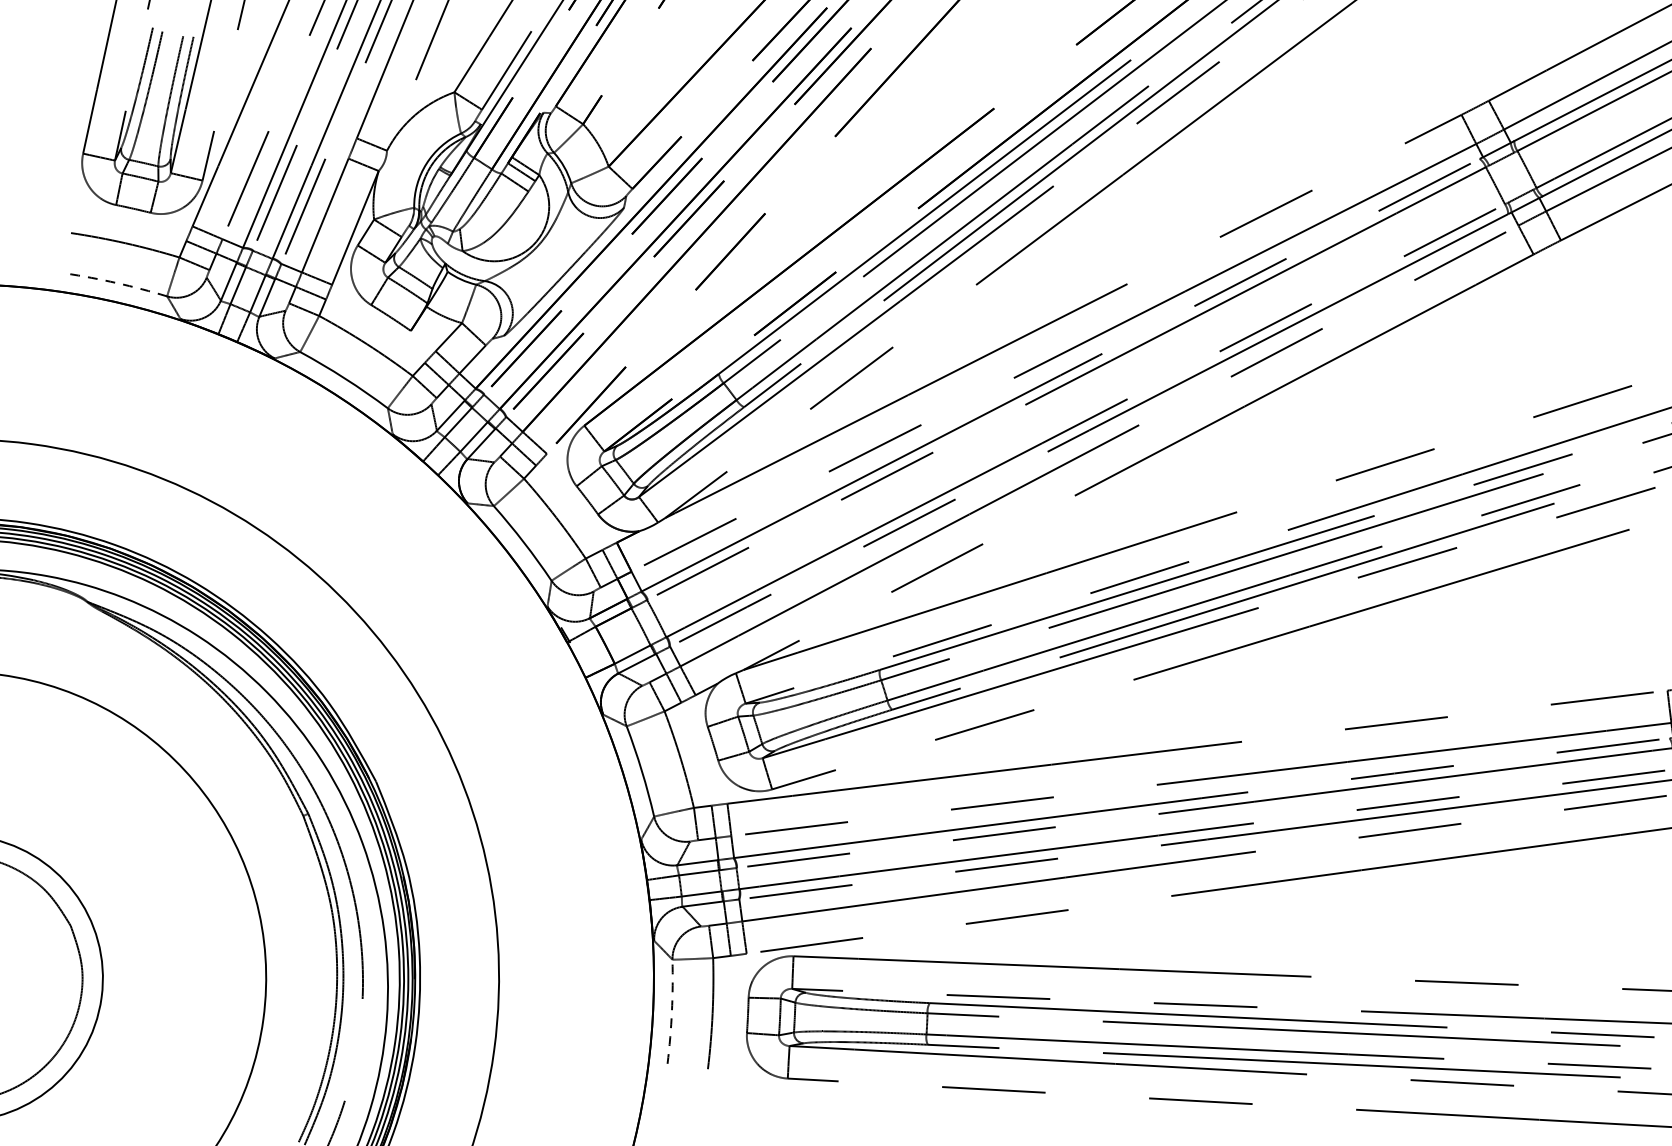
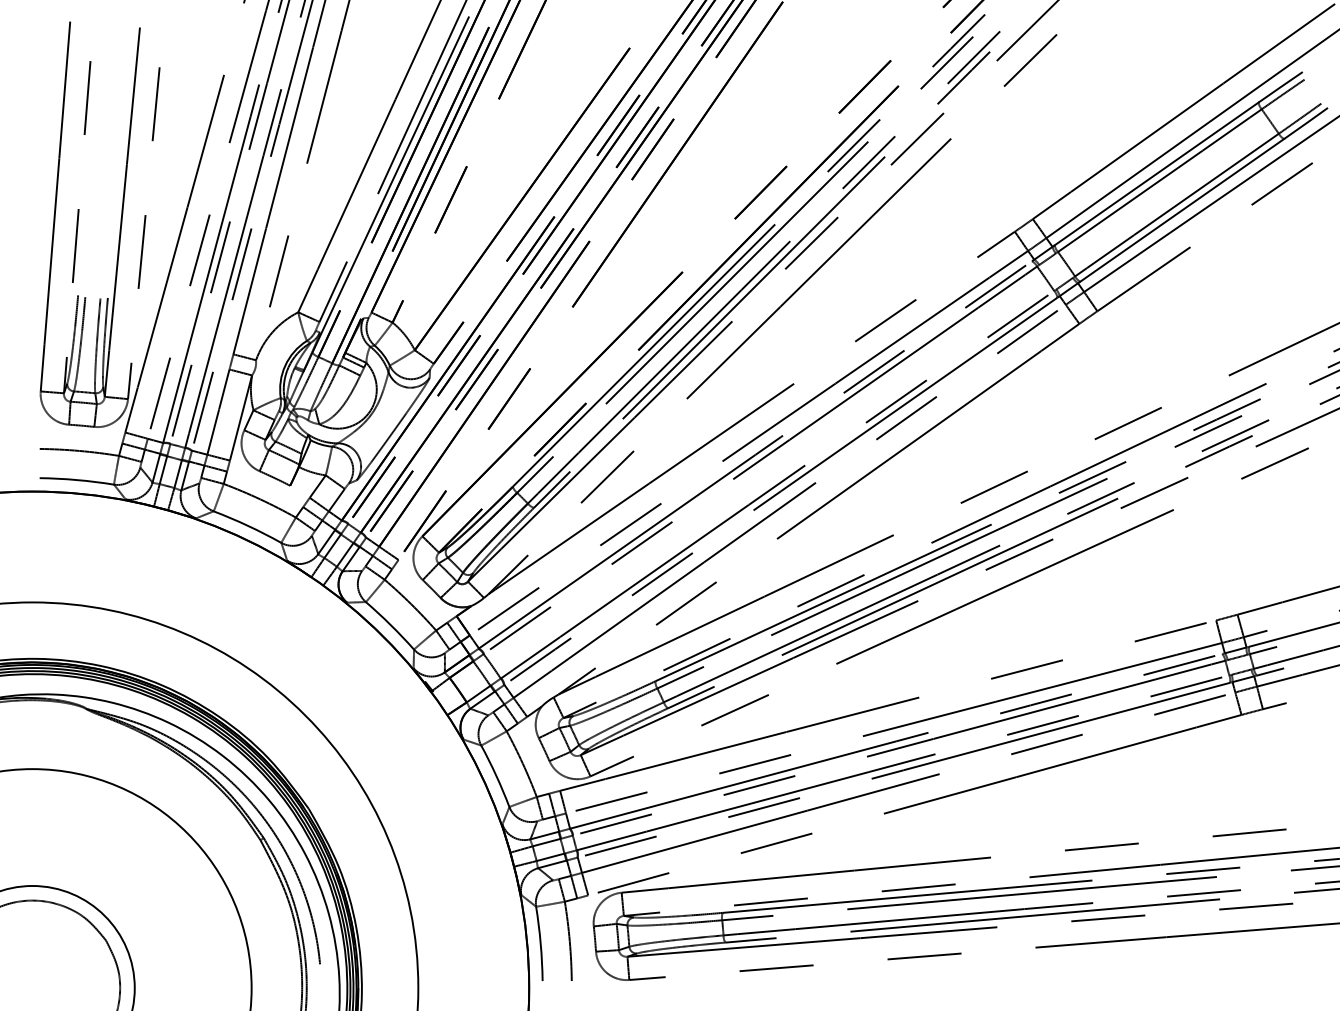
arc: (115, 283) -> (76, 480), dashed -> solid
arc: (671, 1011) -> (540, 943), dashed -> solid

